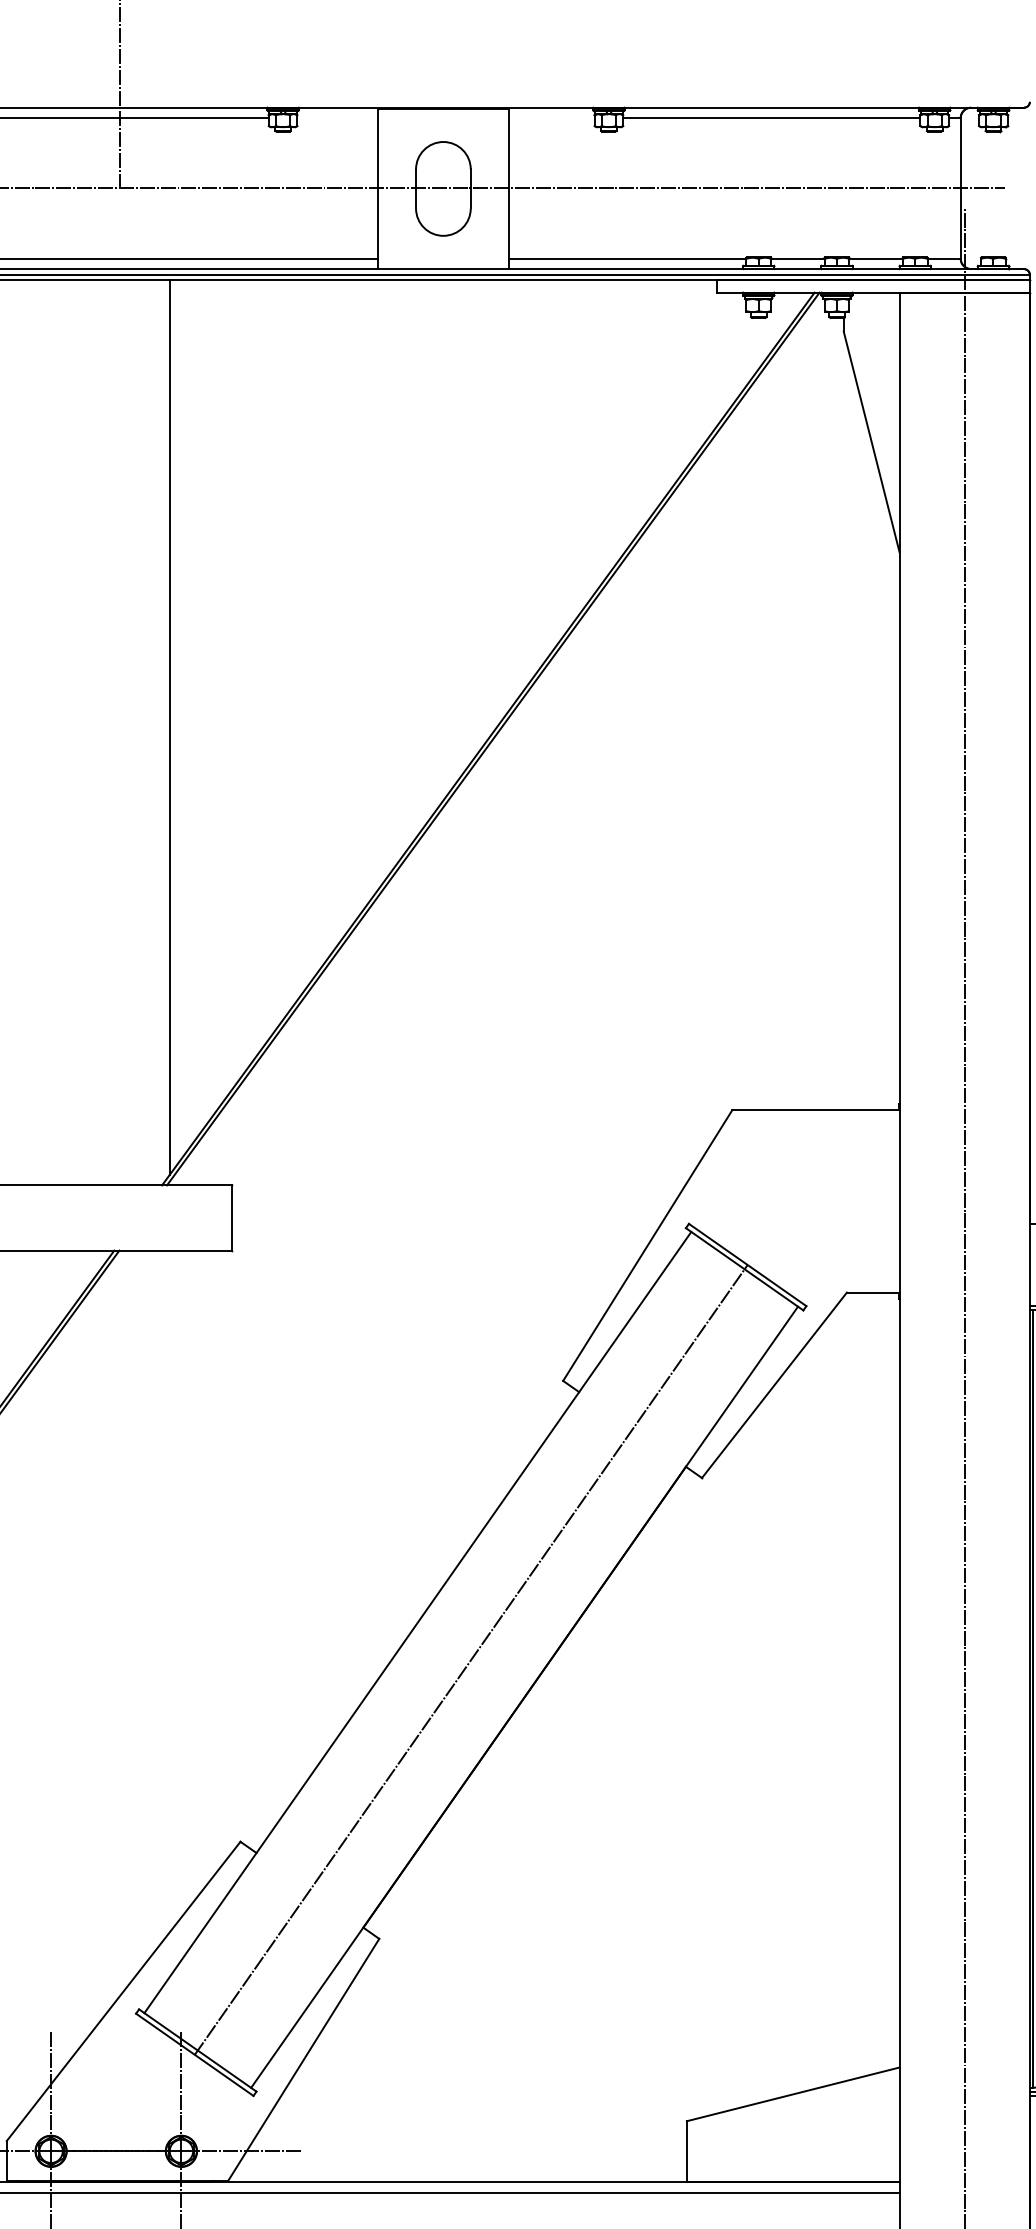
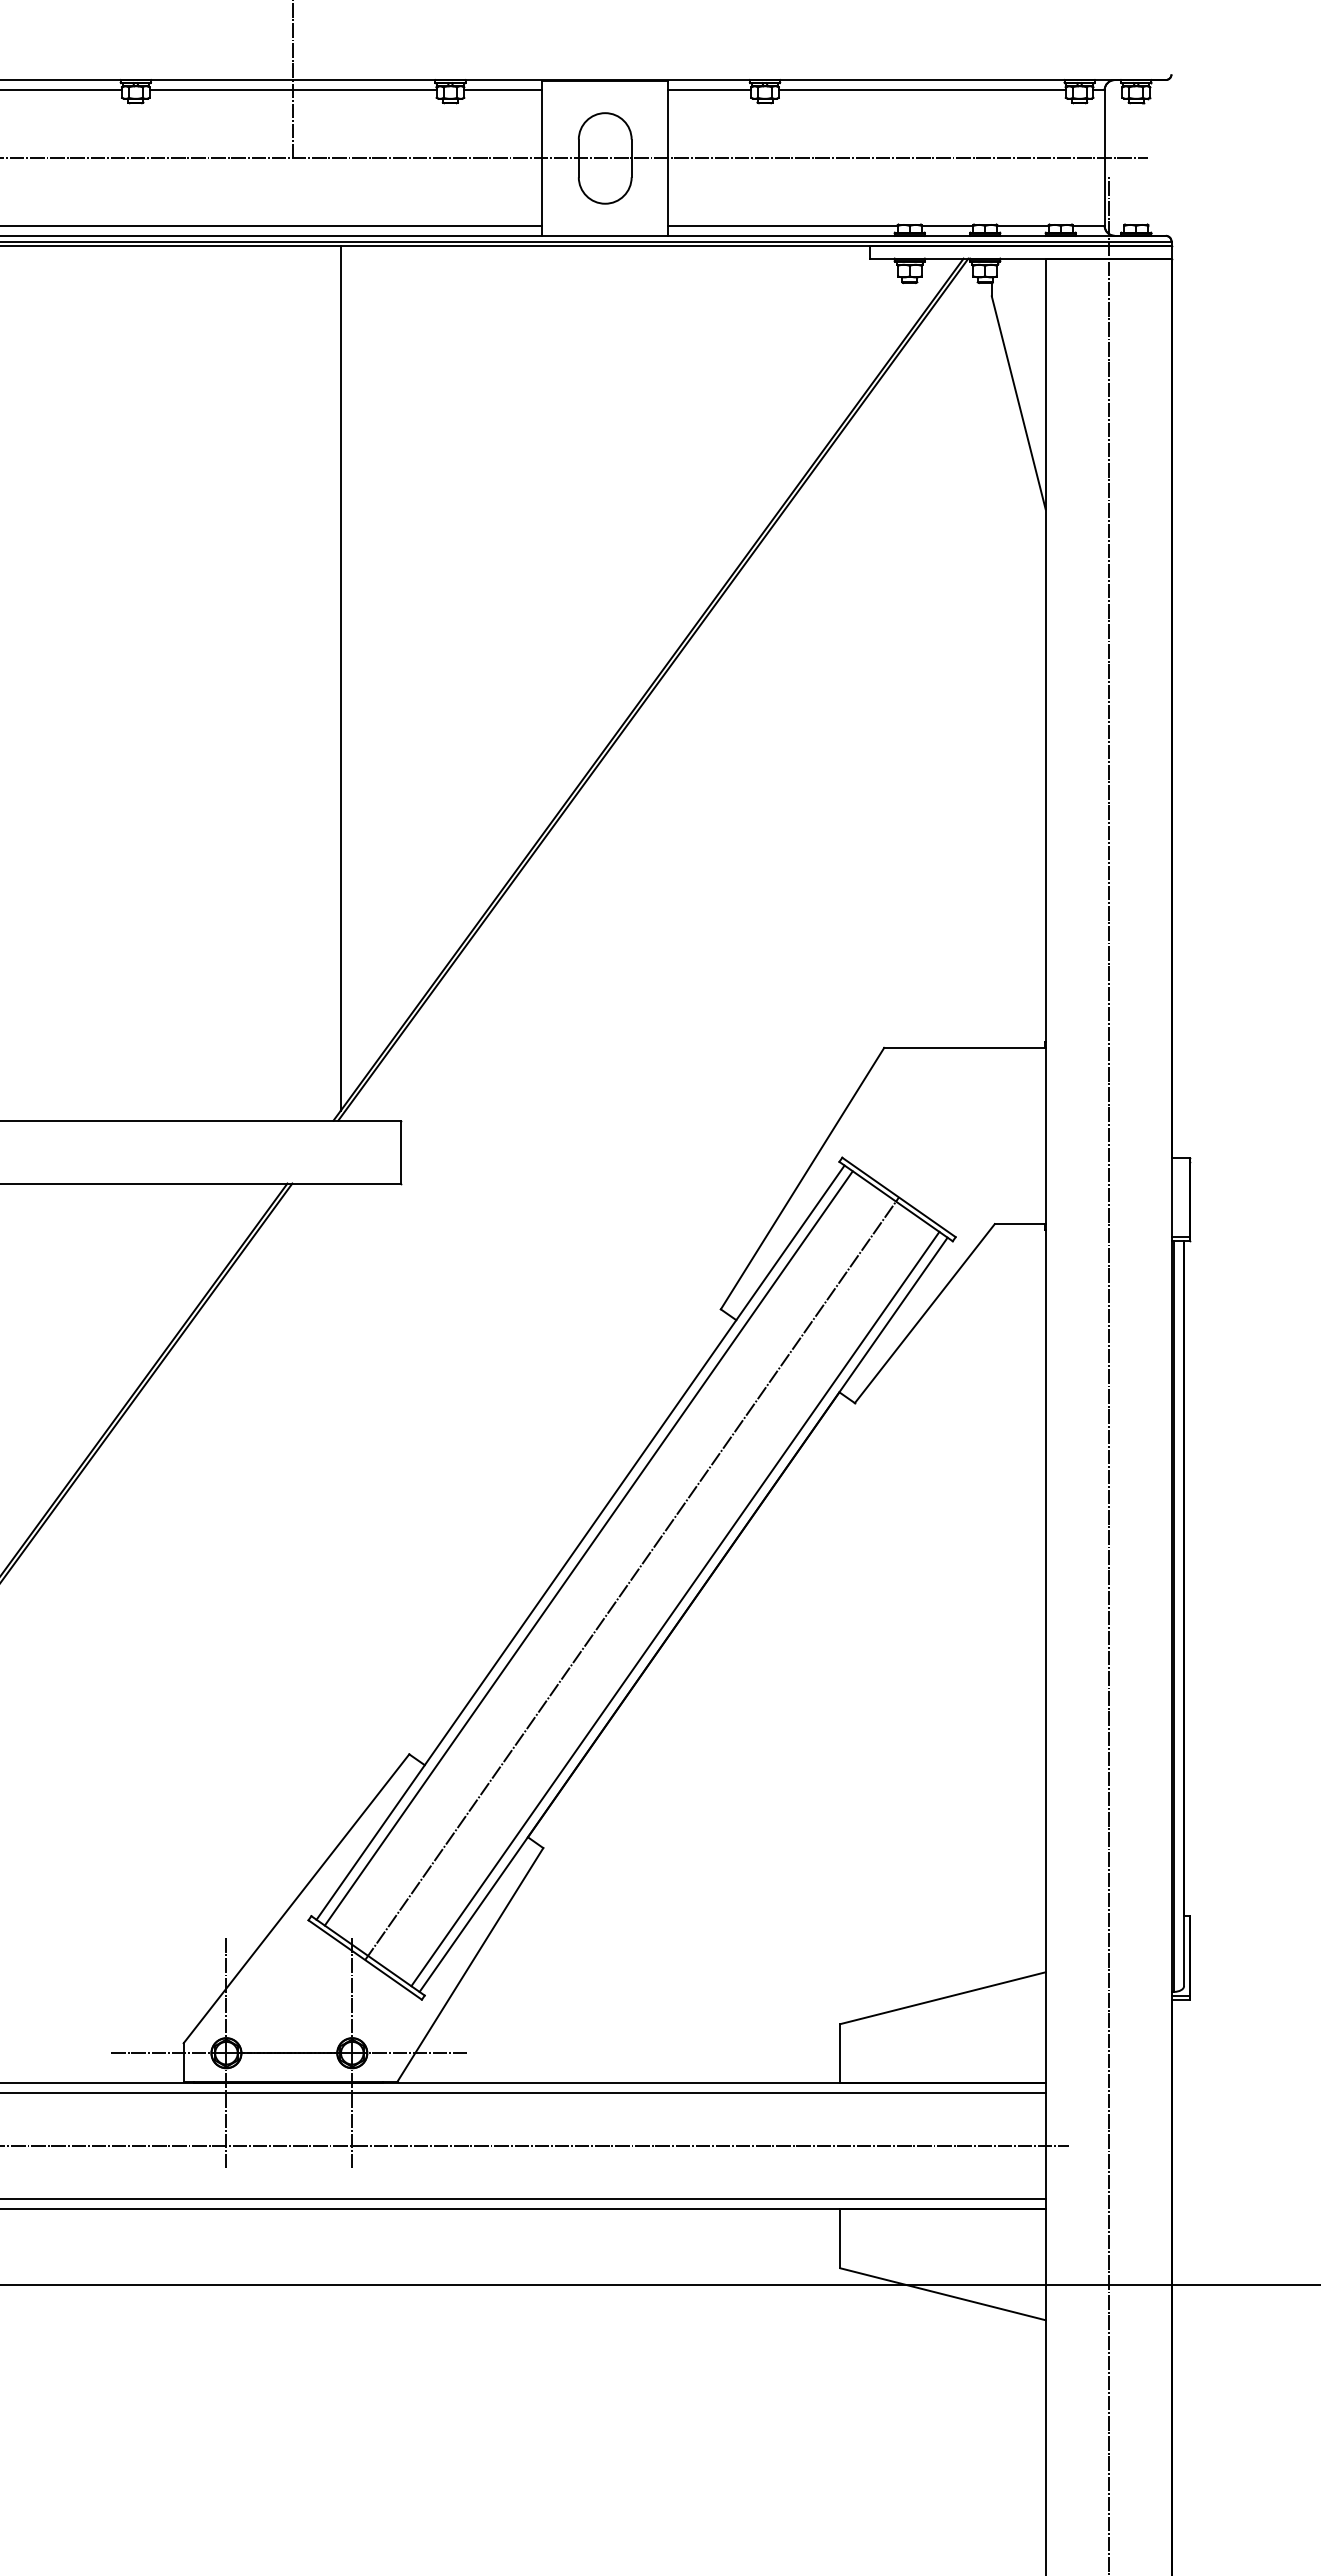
line: (338, 118) -> (503, 90), added
line: (551, 118) -> (709, 90), added
line: (426, 1628) -> (588, 1548), added
line: (516, 1690) -> (675, 1608), added

